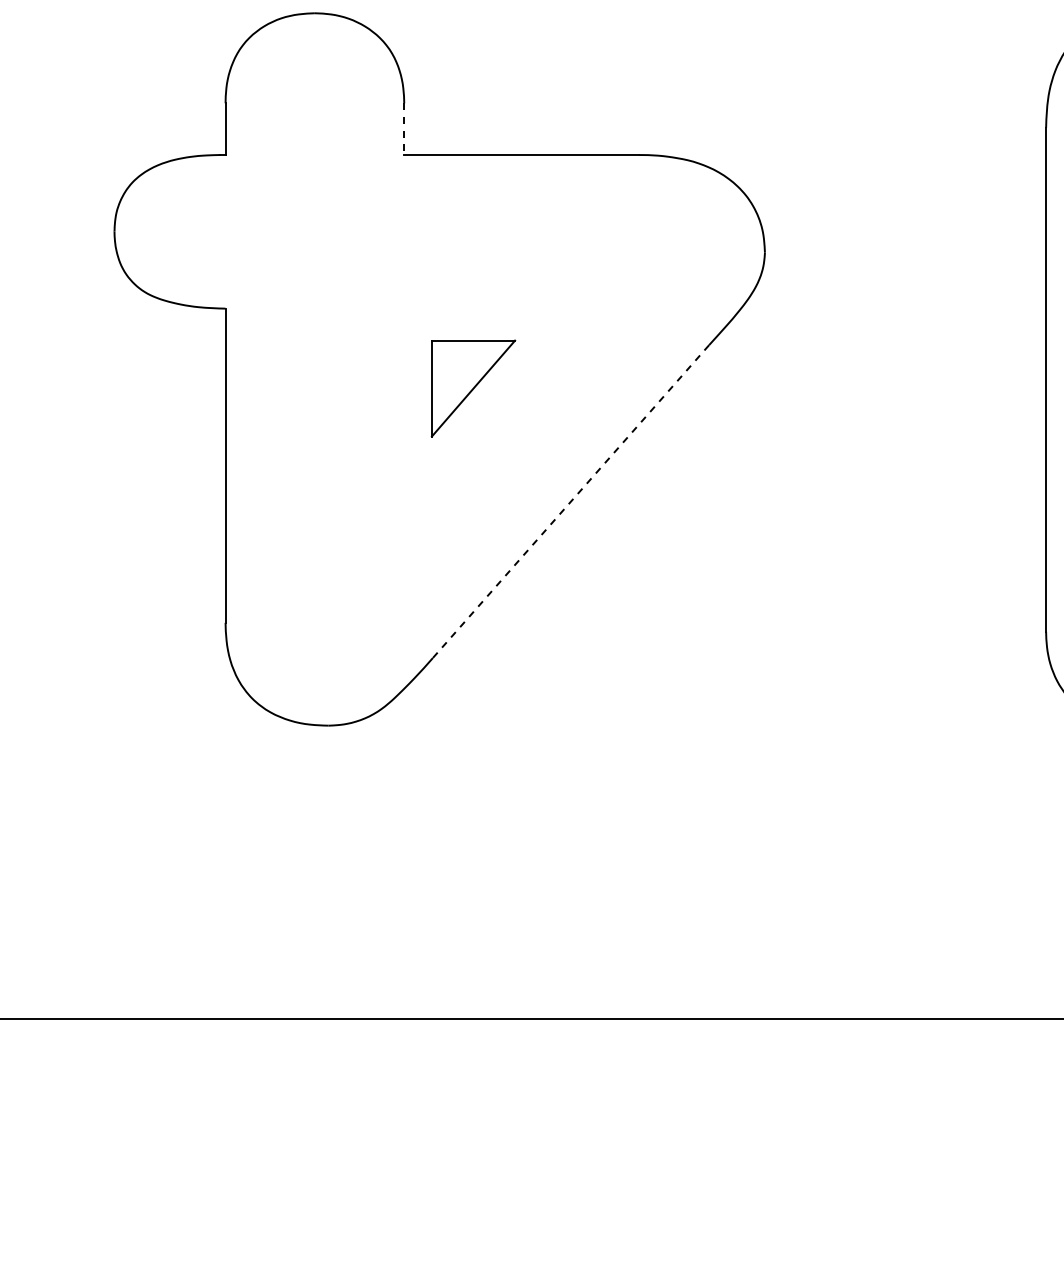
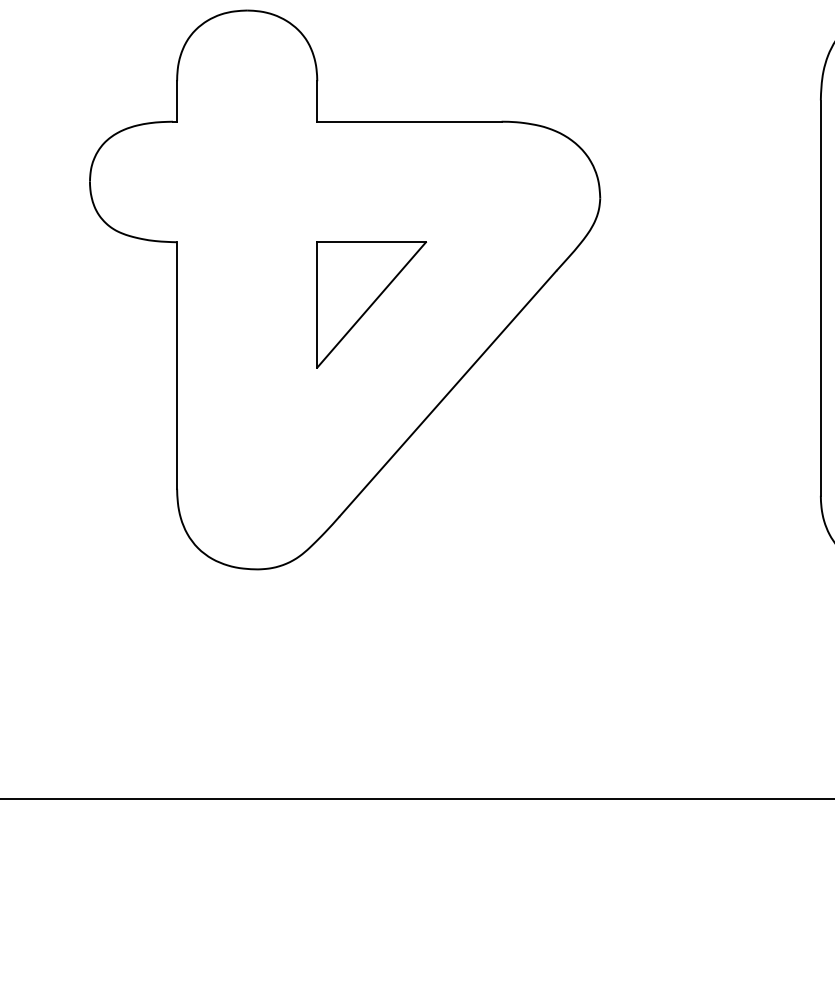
line: (404, 129) -> (317, 101), dashed -> solid
part: (473, 388) -> (371, 304), size x1.67
line: (571, 501) -> (448, 393), dashed -> solid

